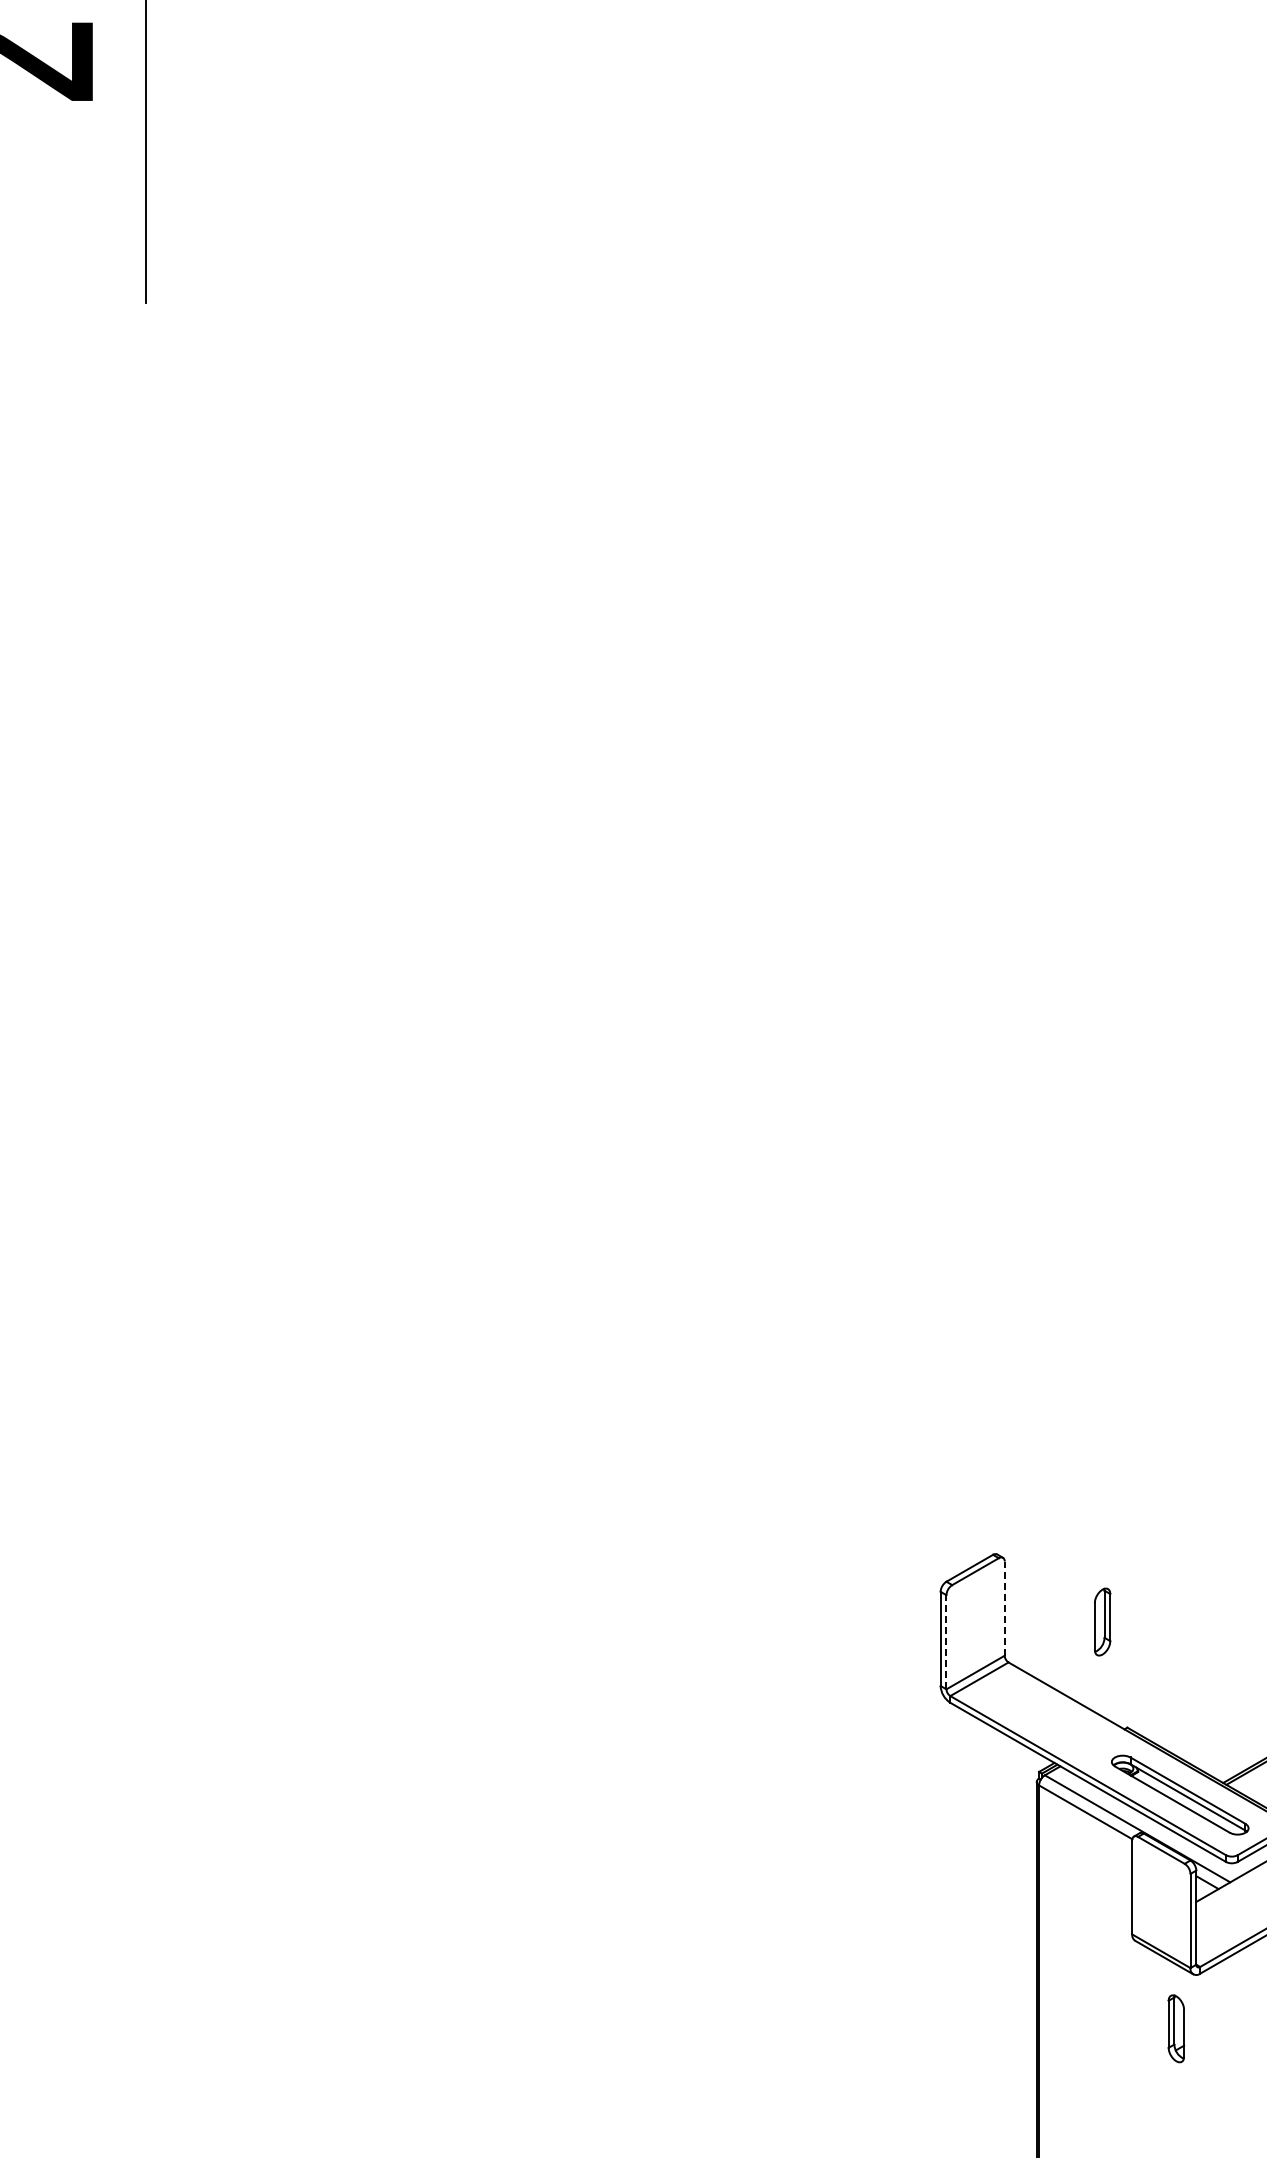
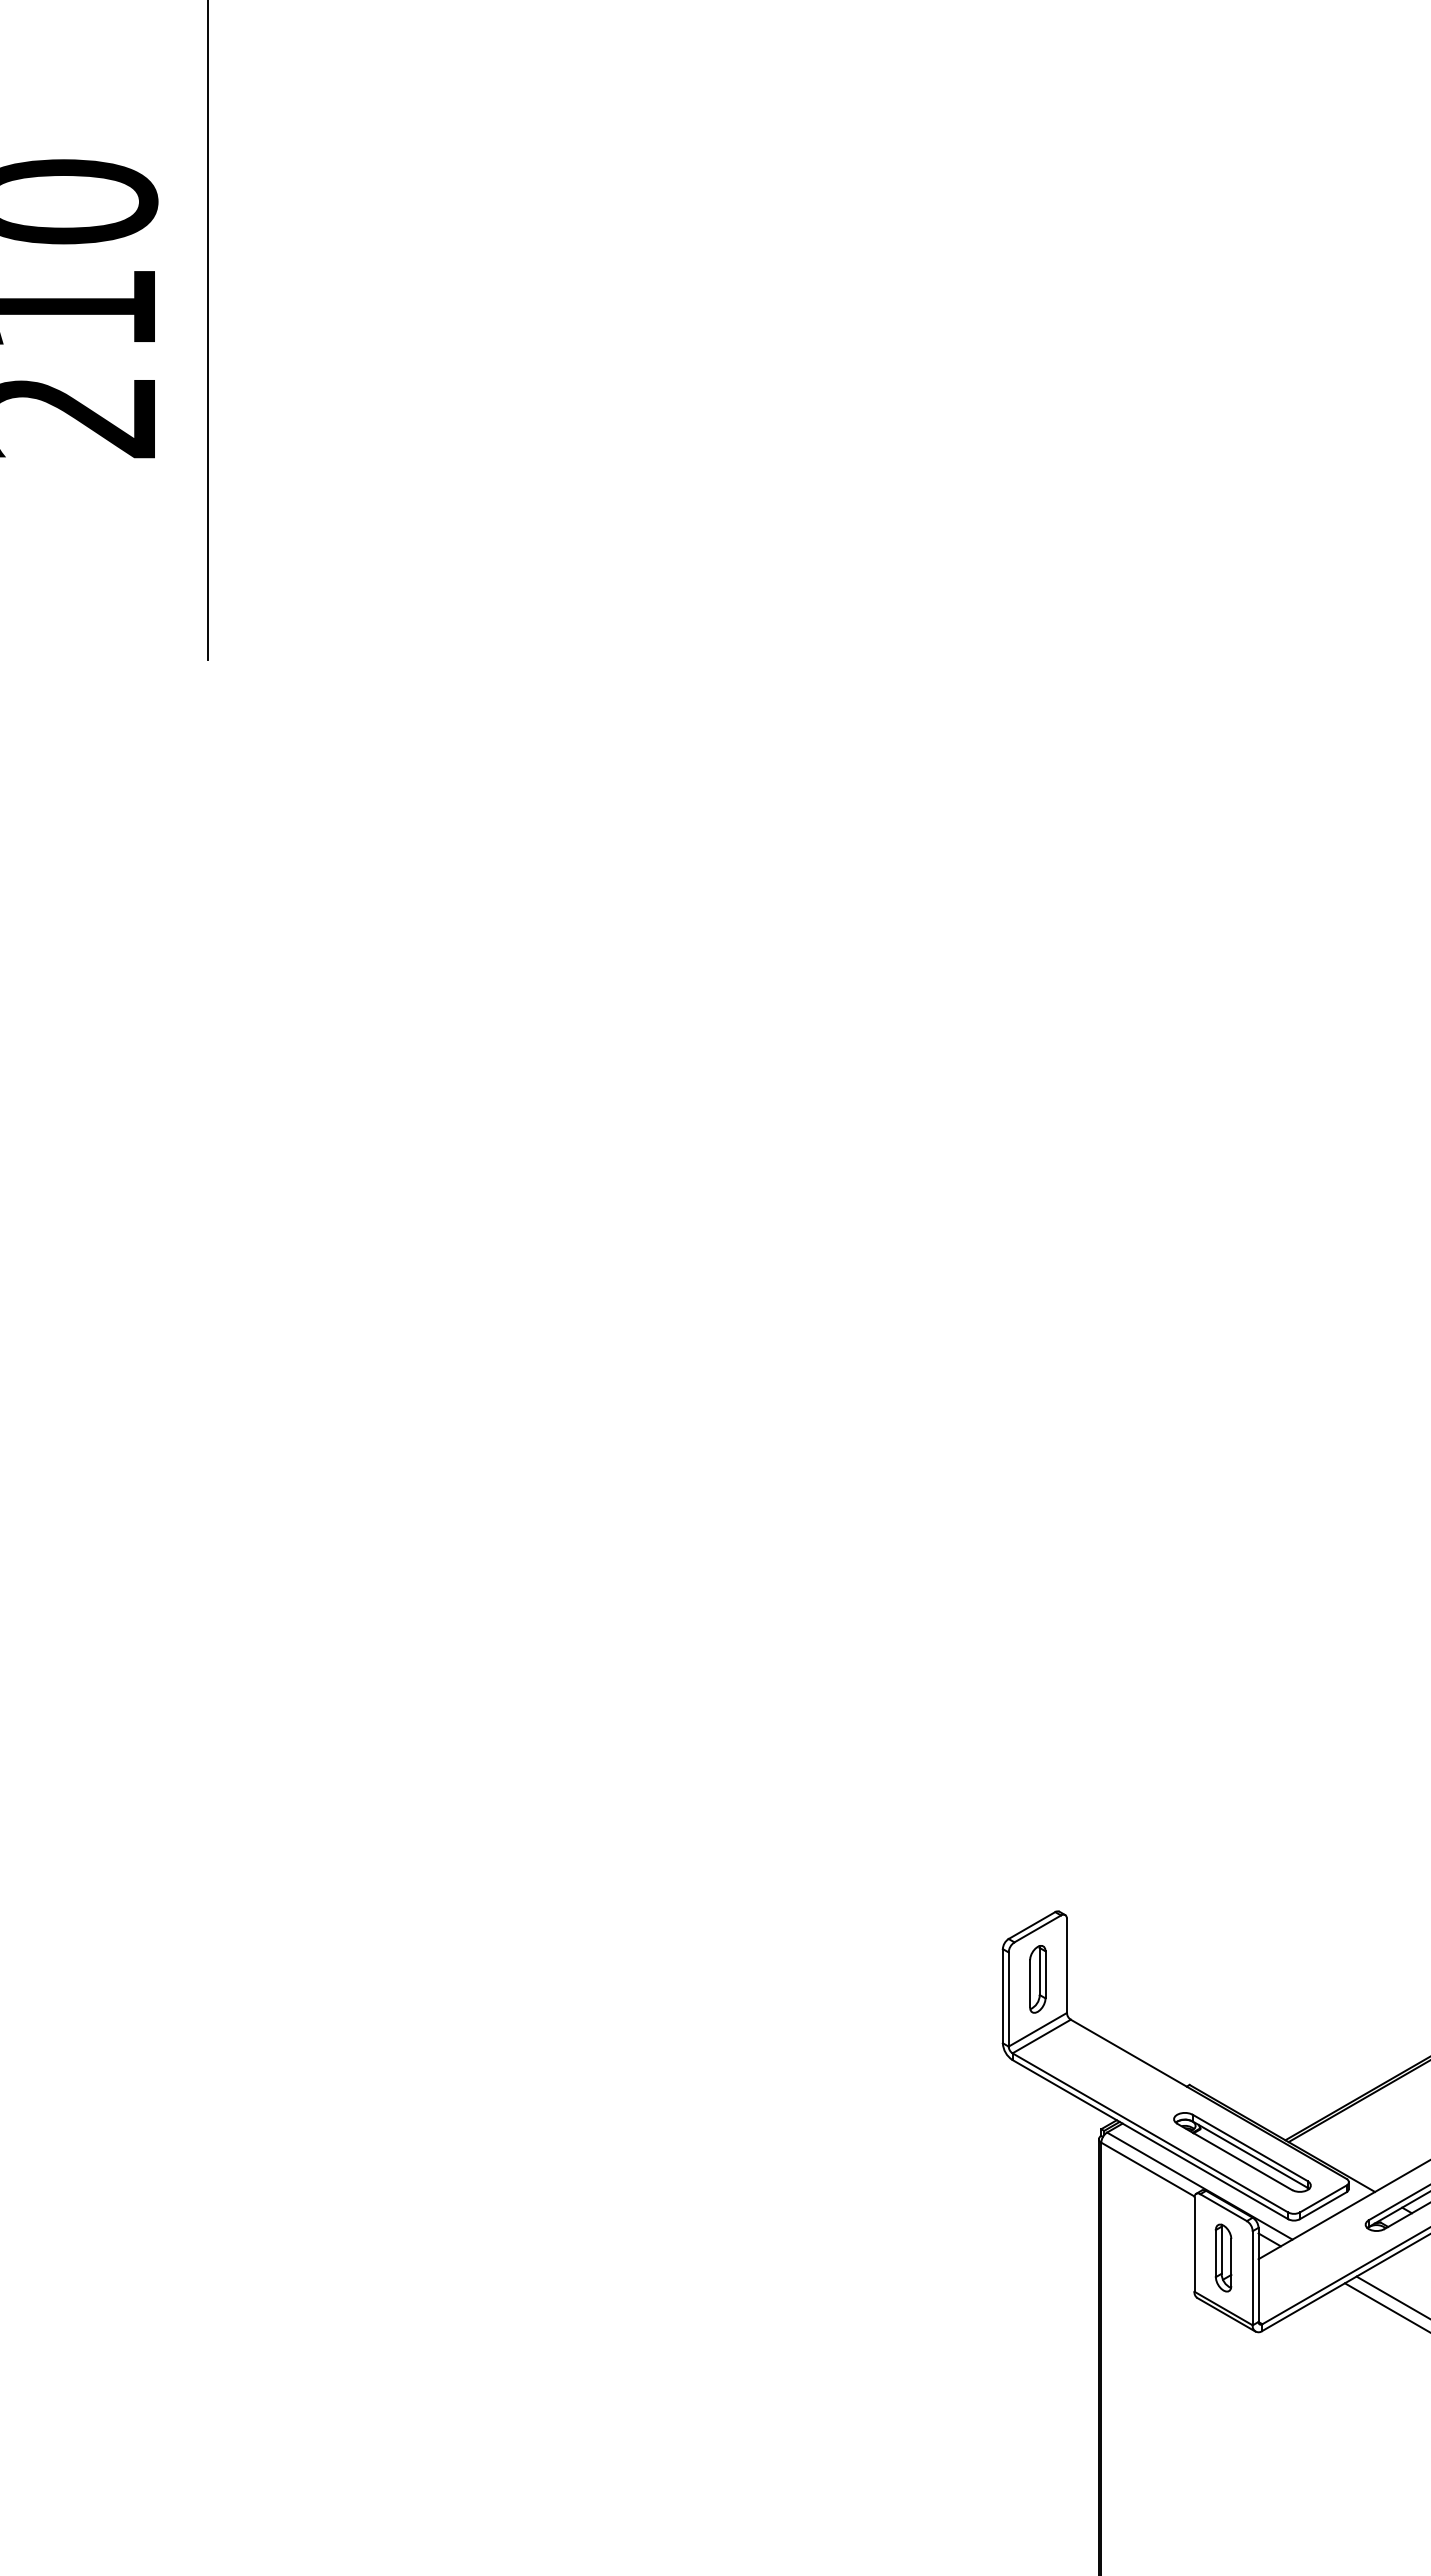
line: (1004, 1608) -> (1066, 1965), dashed -> solid
part: (1102, 1622) -> (1037, 1979), moved
line: (946, 1642) -> (1008, 1999), dashed -> solid
part: (1176, 2028) -> (1223, 2257), moved

